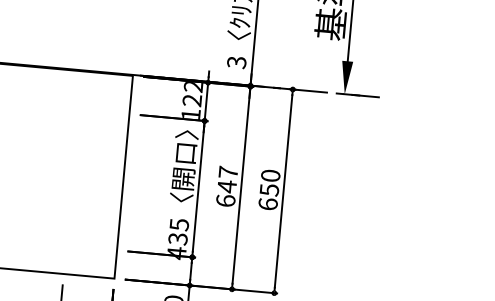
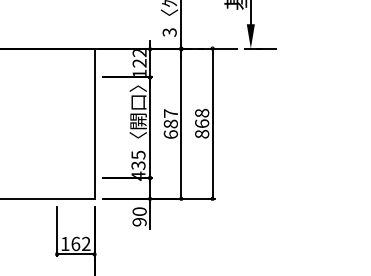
text: (226, 185) -> (170, 123), 647 -> 687
text: (269, 189) -> (202, 123), 650 -> 868

